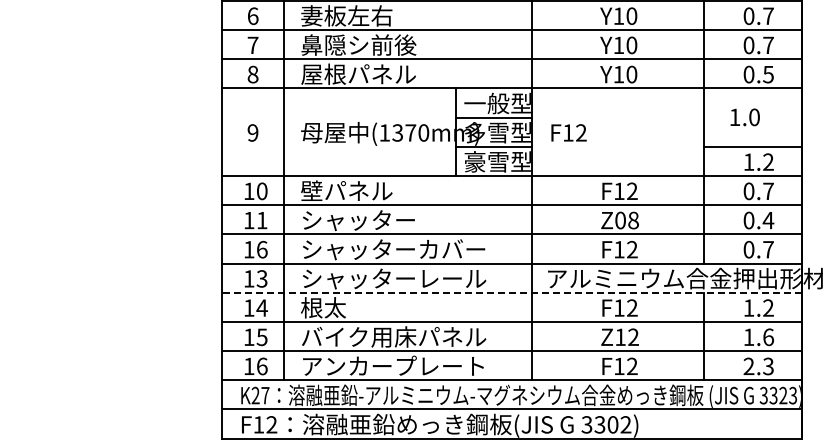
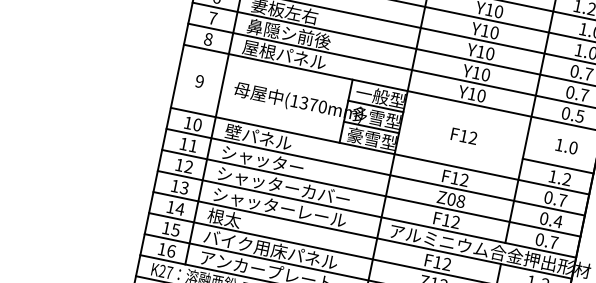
text: (744, 117) -> (566, 146), moved
text: (568, 132) -> (463, 135), moved
text: (261, 249) -> (188, 166), 16 -> 12
line: (511, 292) -> (362, 235), dashed -> solid

